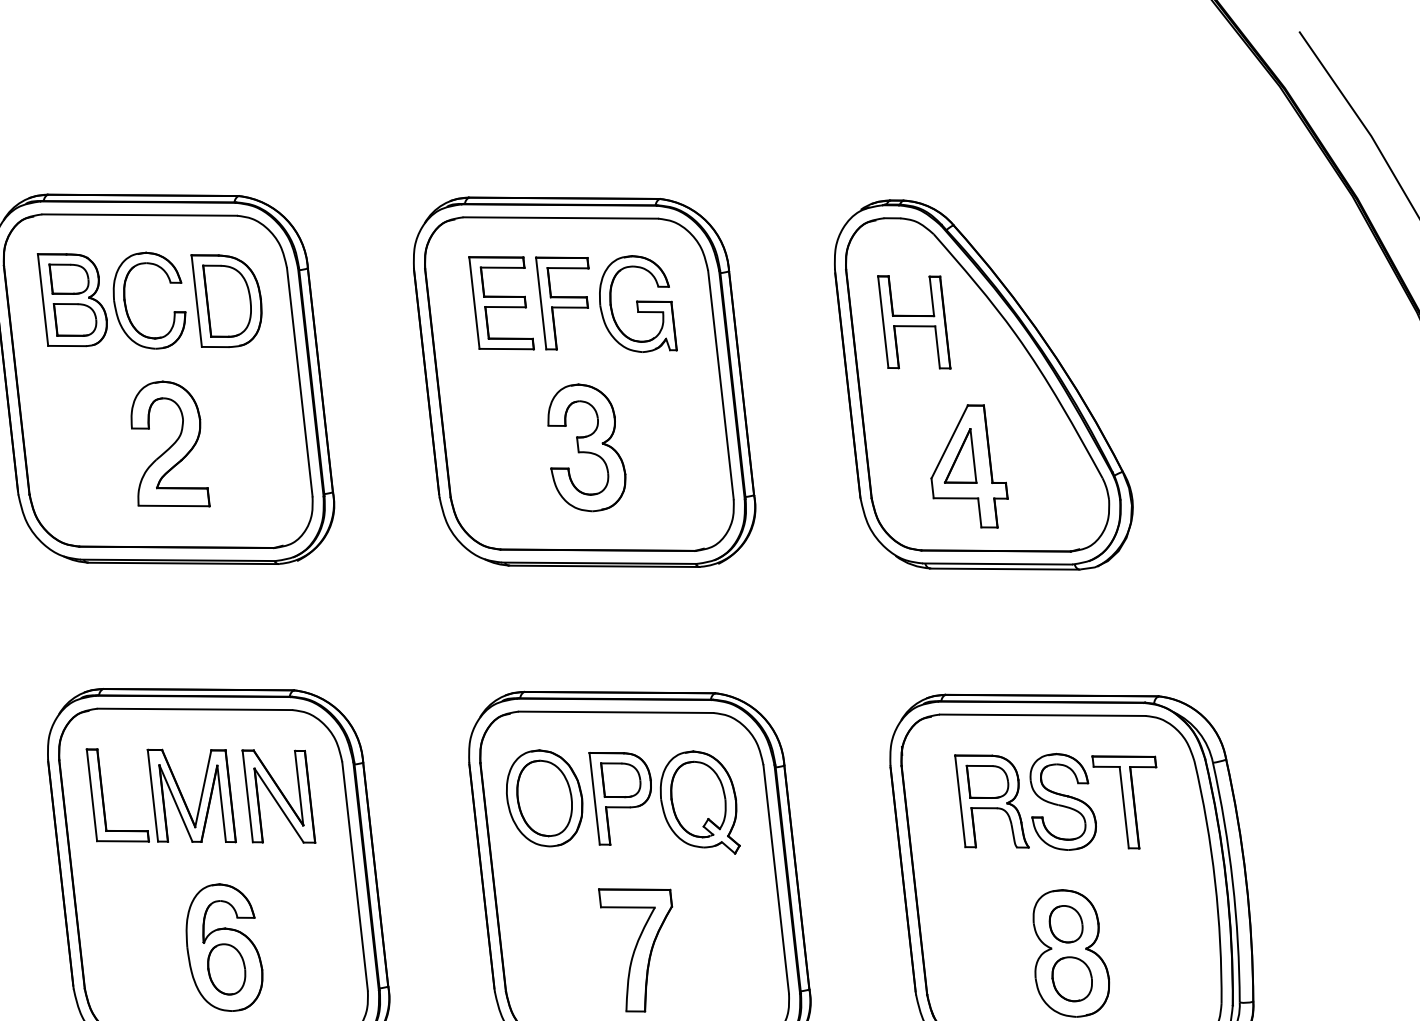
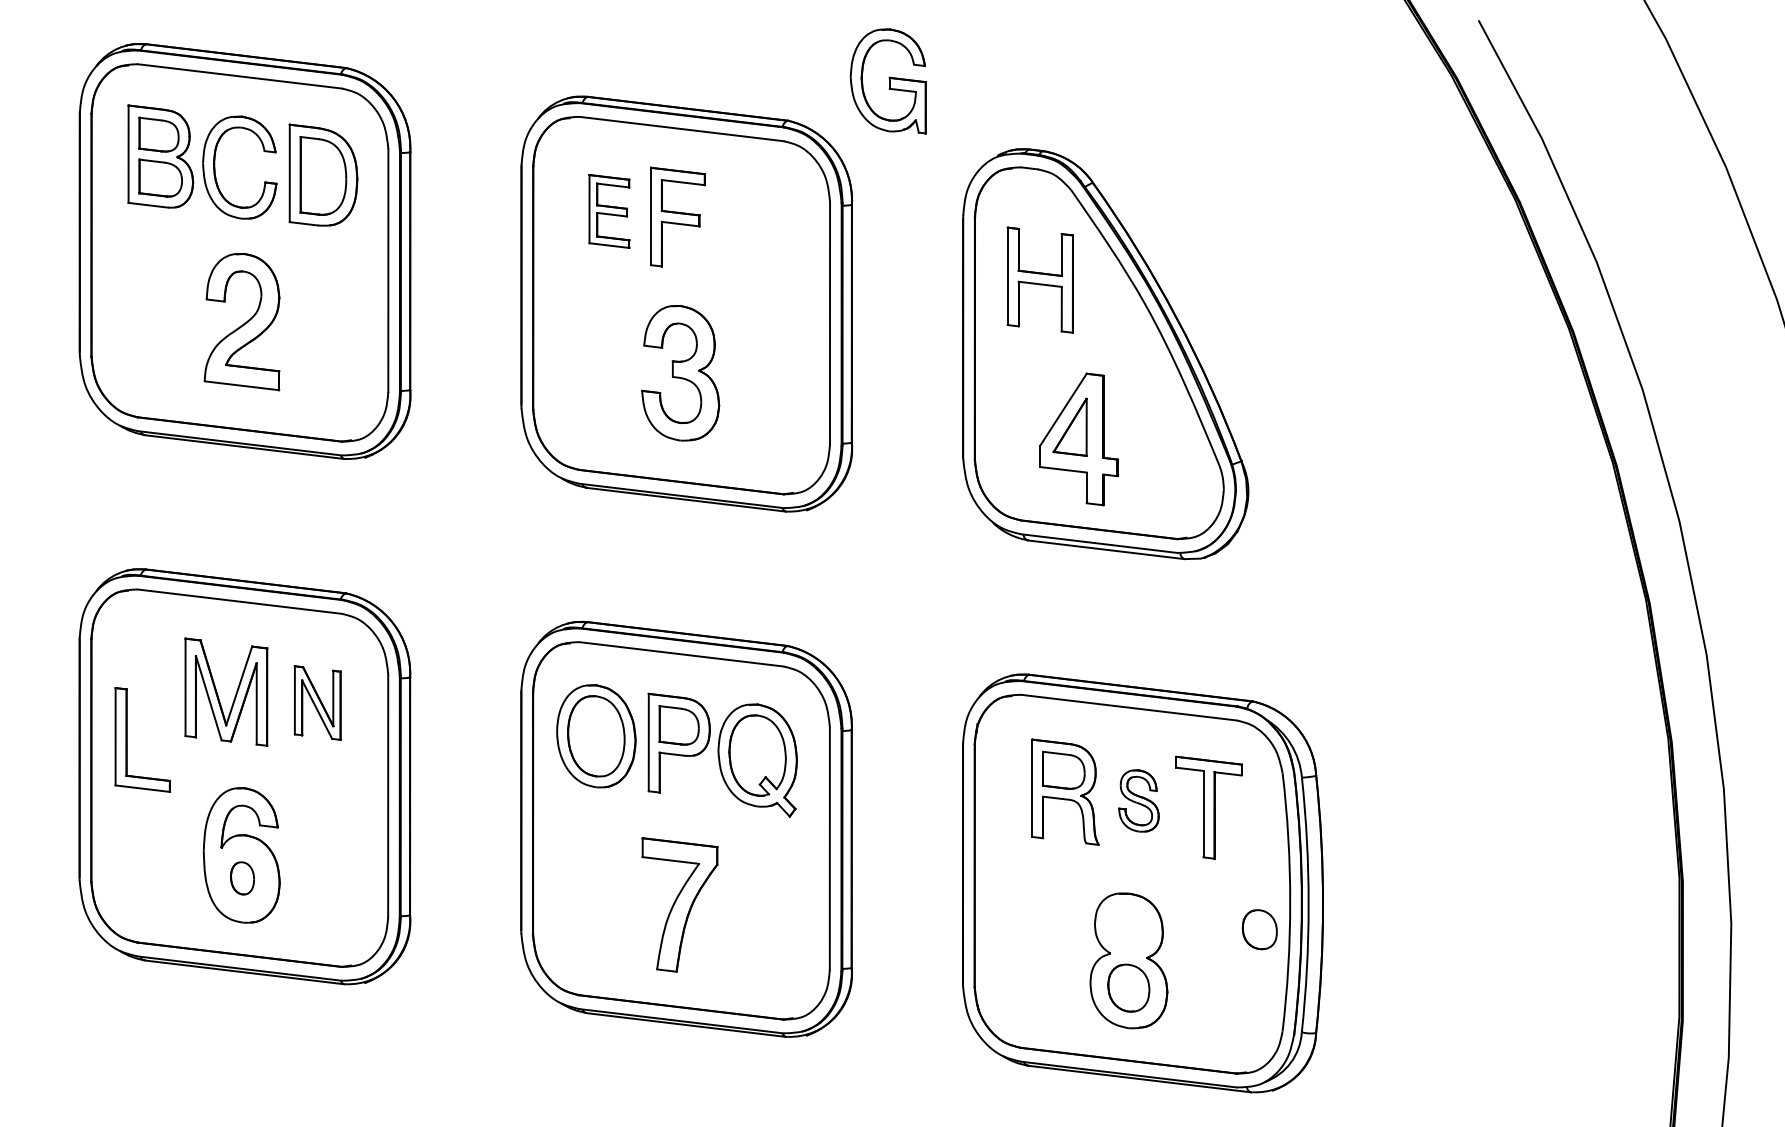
part: (501, 303) -> (609, 211), size x0.7
part: (635, 305) -> (887, 81), moved
part: (103, 796) -> (127, 739), moved
part: (278, 796) -> (317, 702), size x0.7
part: (1061, 801) -> (1138, 800), size x0.6
part: (1065, 924) -> (1259, 929), moved
part: (226, 969) -> (242, 878), size x0.6

